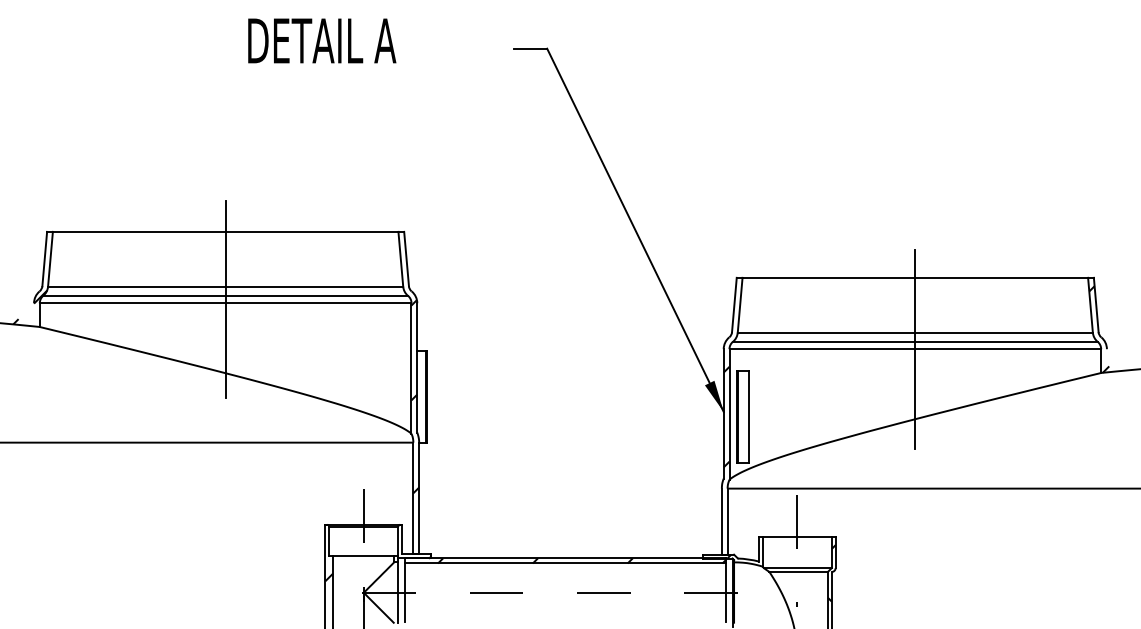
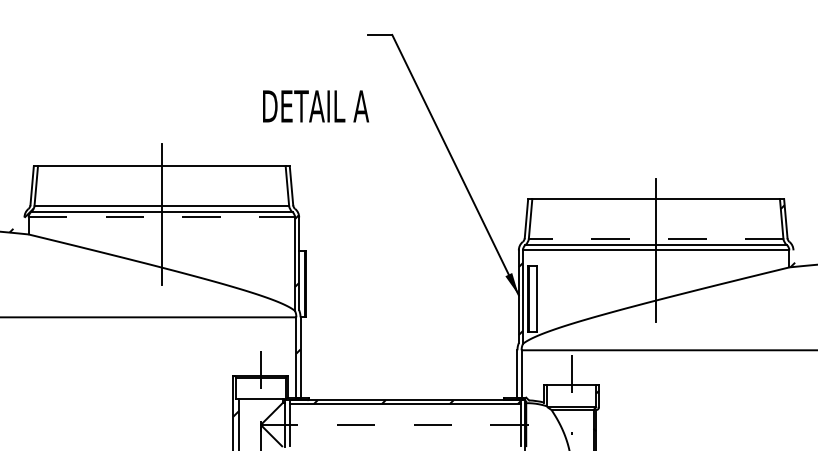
text: (321, 41) -> (315, 106), moved
line: (226, 303) -> (162, 217), solid -> dashed
line: (914, 332) -> (655, 238), solid -> dashed

